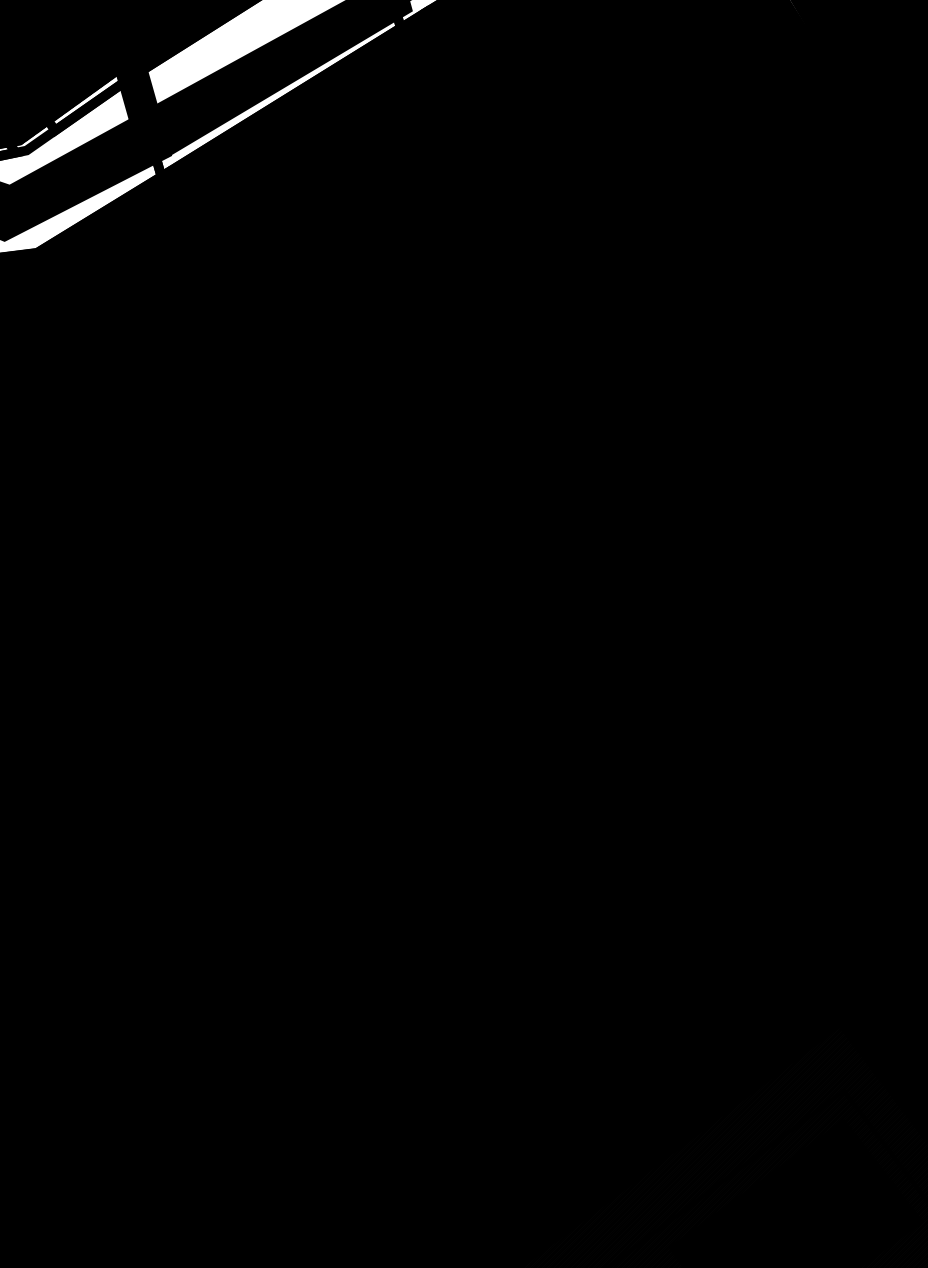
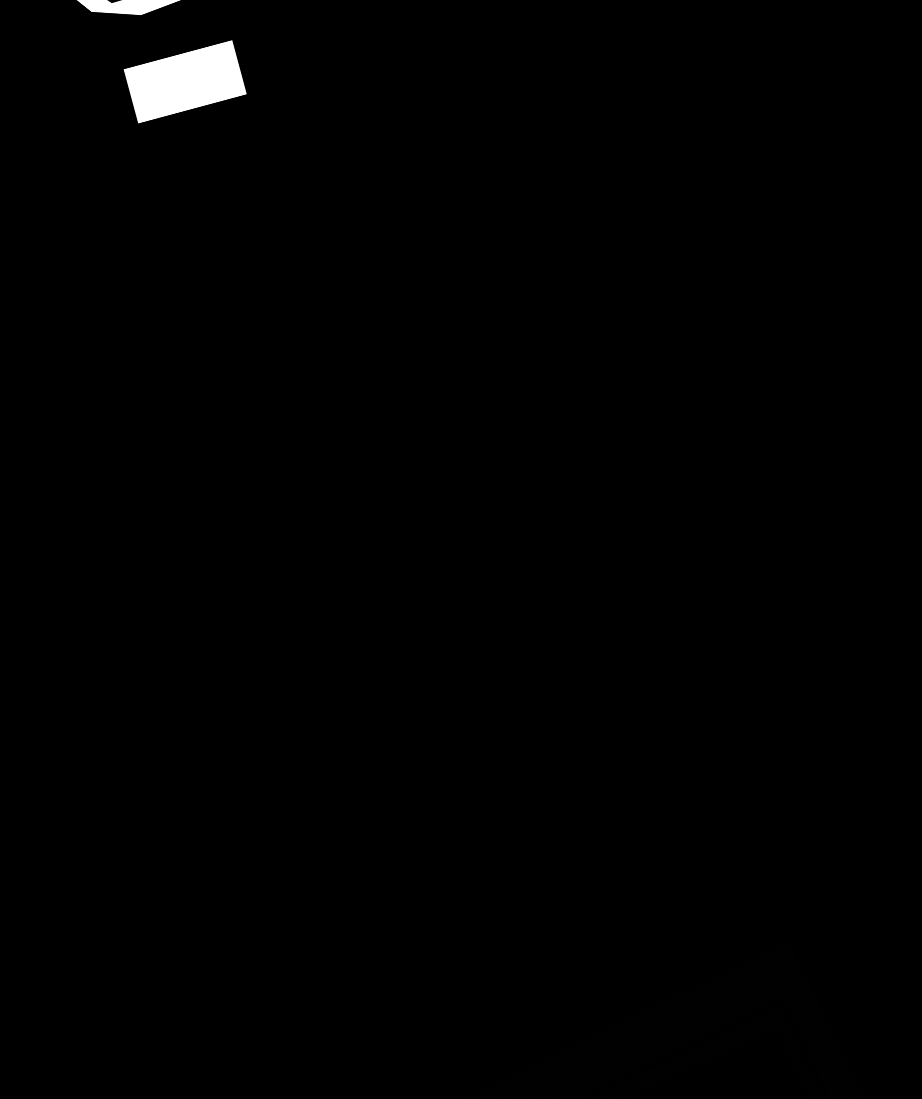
fill: (90, 304) -> (184, 81), removed

